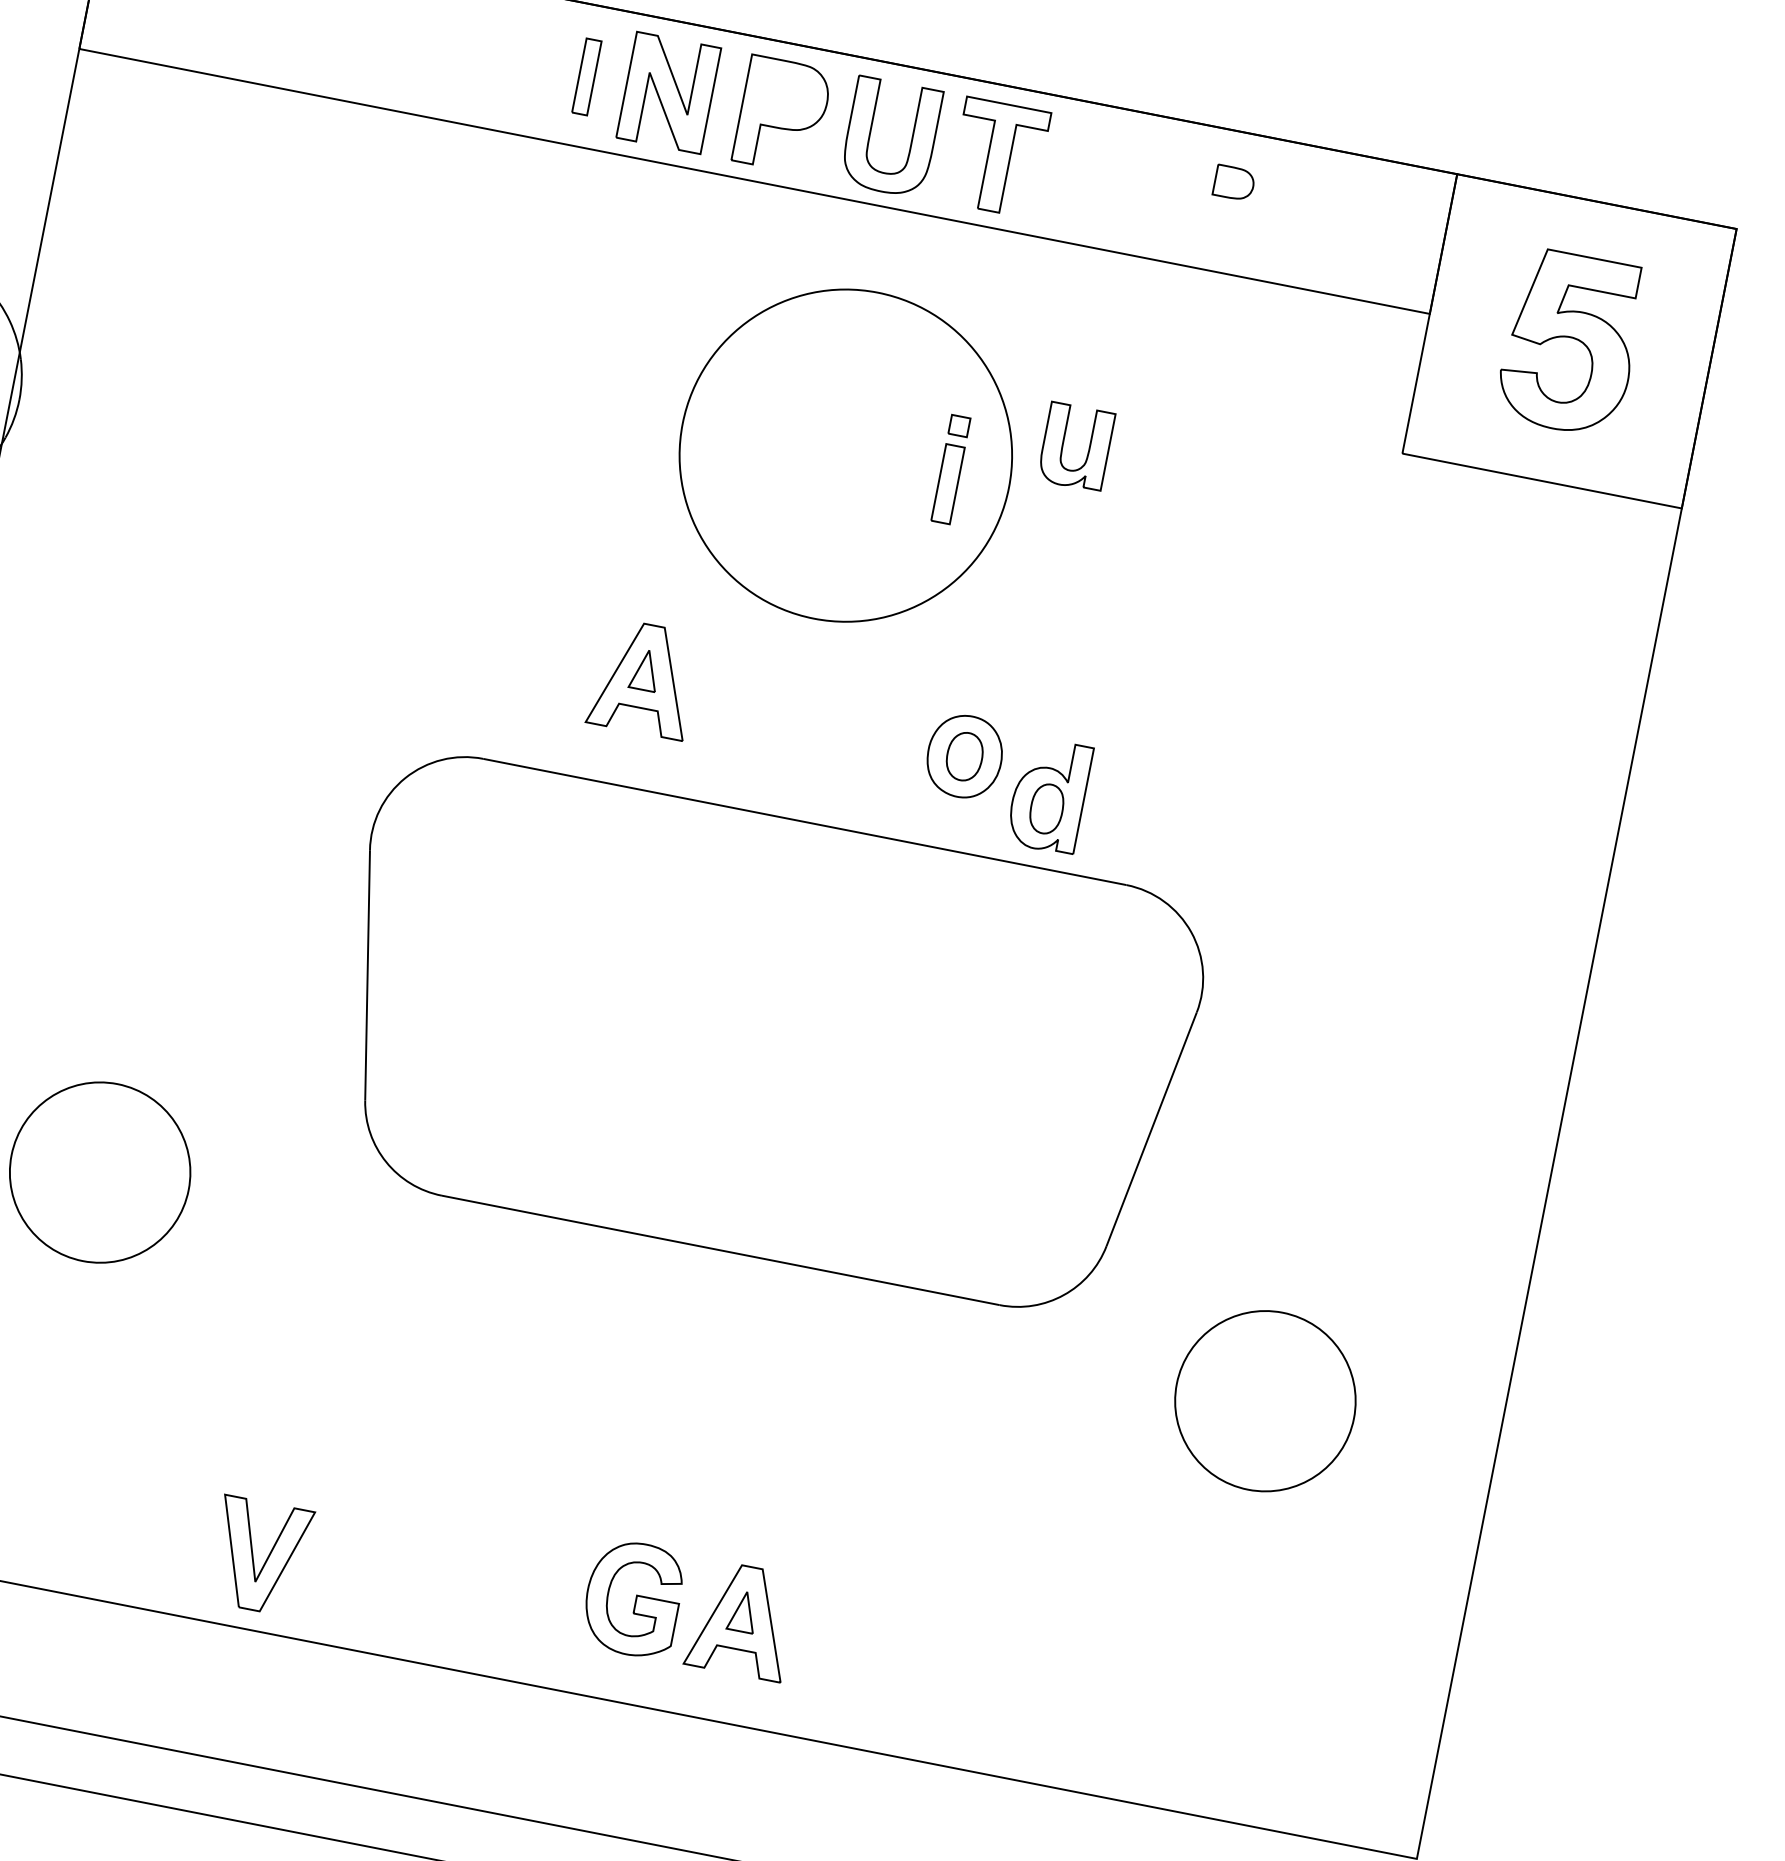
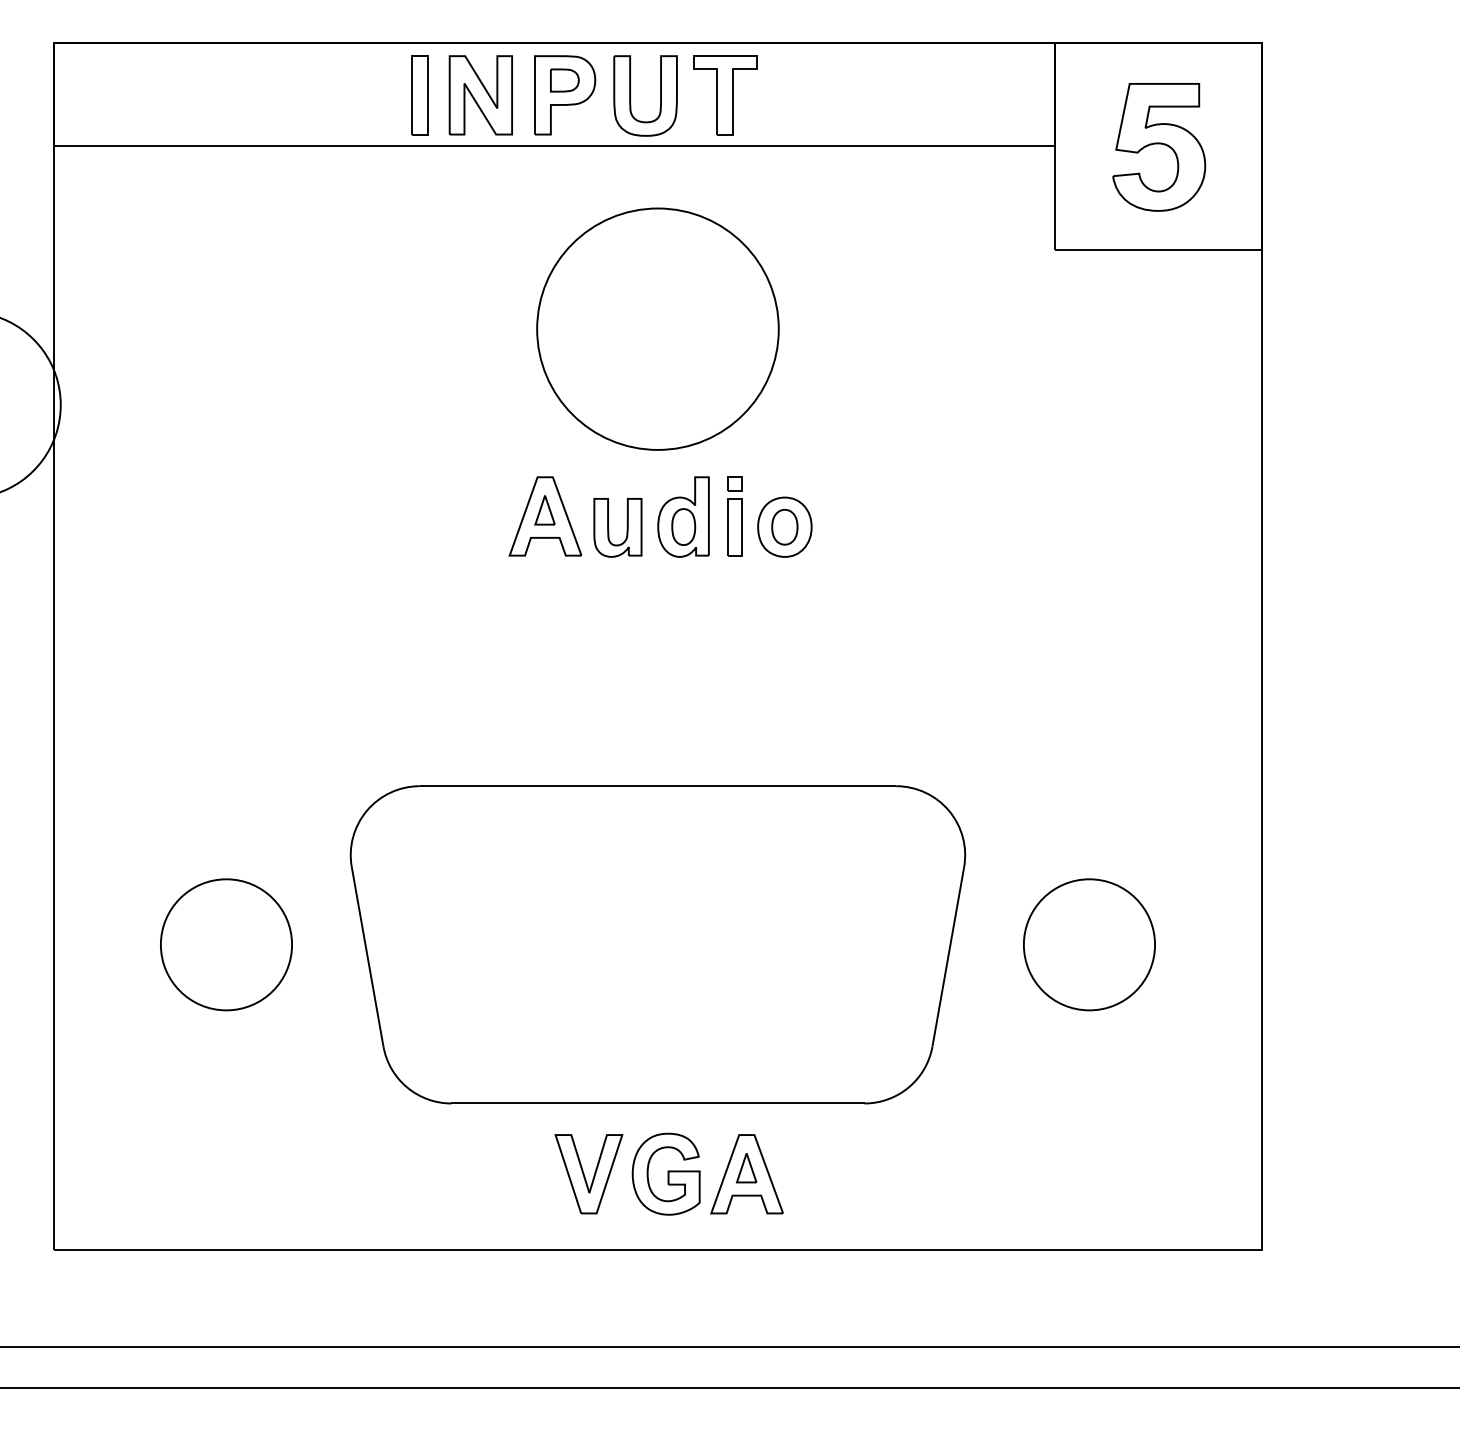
part: (585, 76) -> (419, 95), size x1.43
part: (1233, 183) -> (564, 80), moved
part: (1063, 449) -> (609, 531), moved
part: (950, 469) -> (734, 516), moved
part: (1049, 794) -> (683, 516), moved
part: (762, 1035) -> (657, 944), moved
part: (259, 1556) -> (588, 1174), moved

